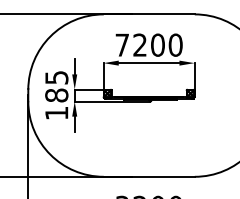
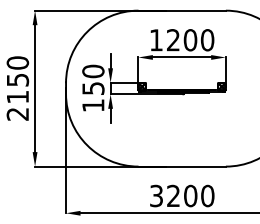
text: (122, 45) -> (156, 40), 7200 -> 1200
text: (56, 86) -> (93, 79), 185 -> 150

